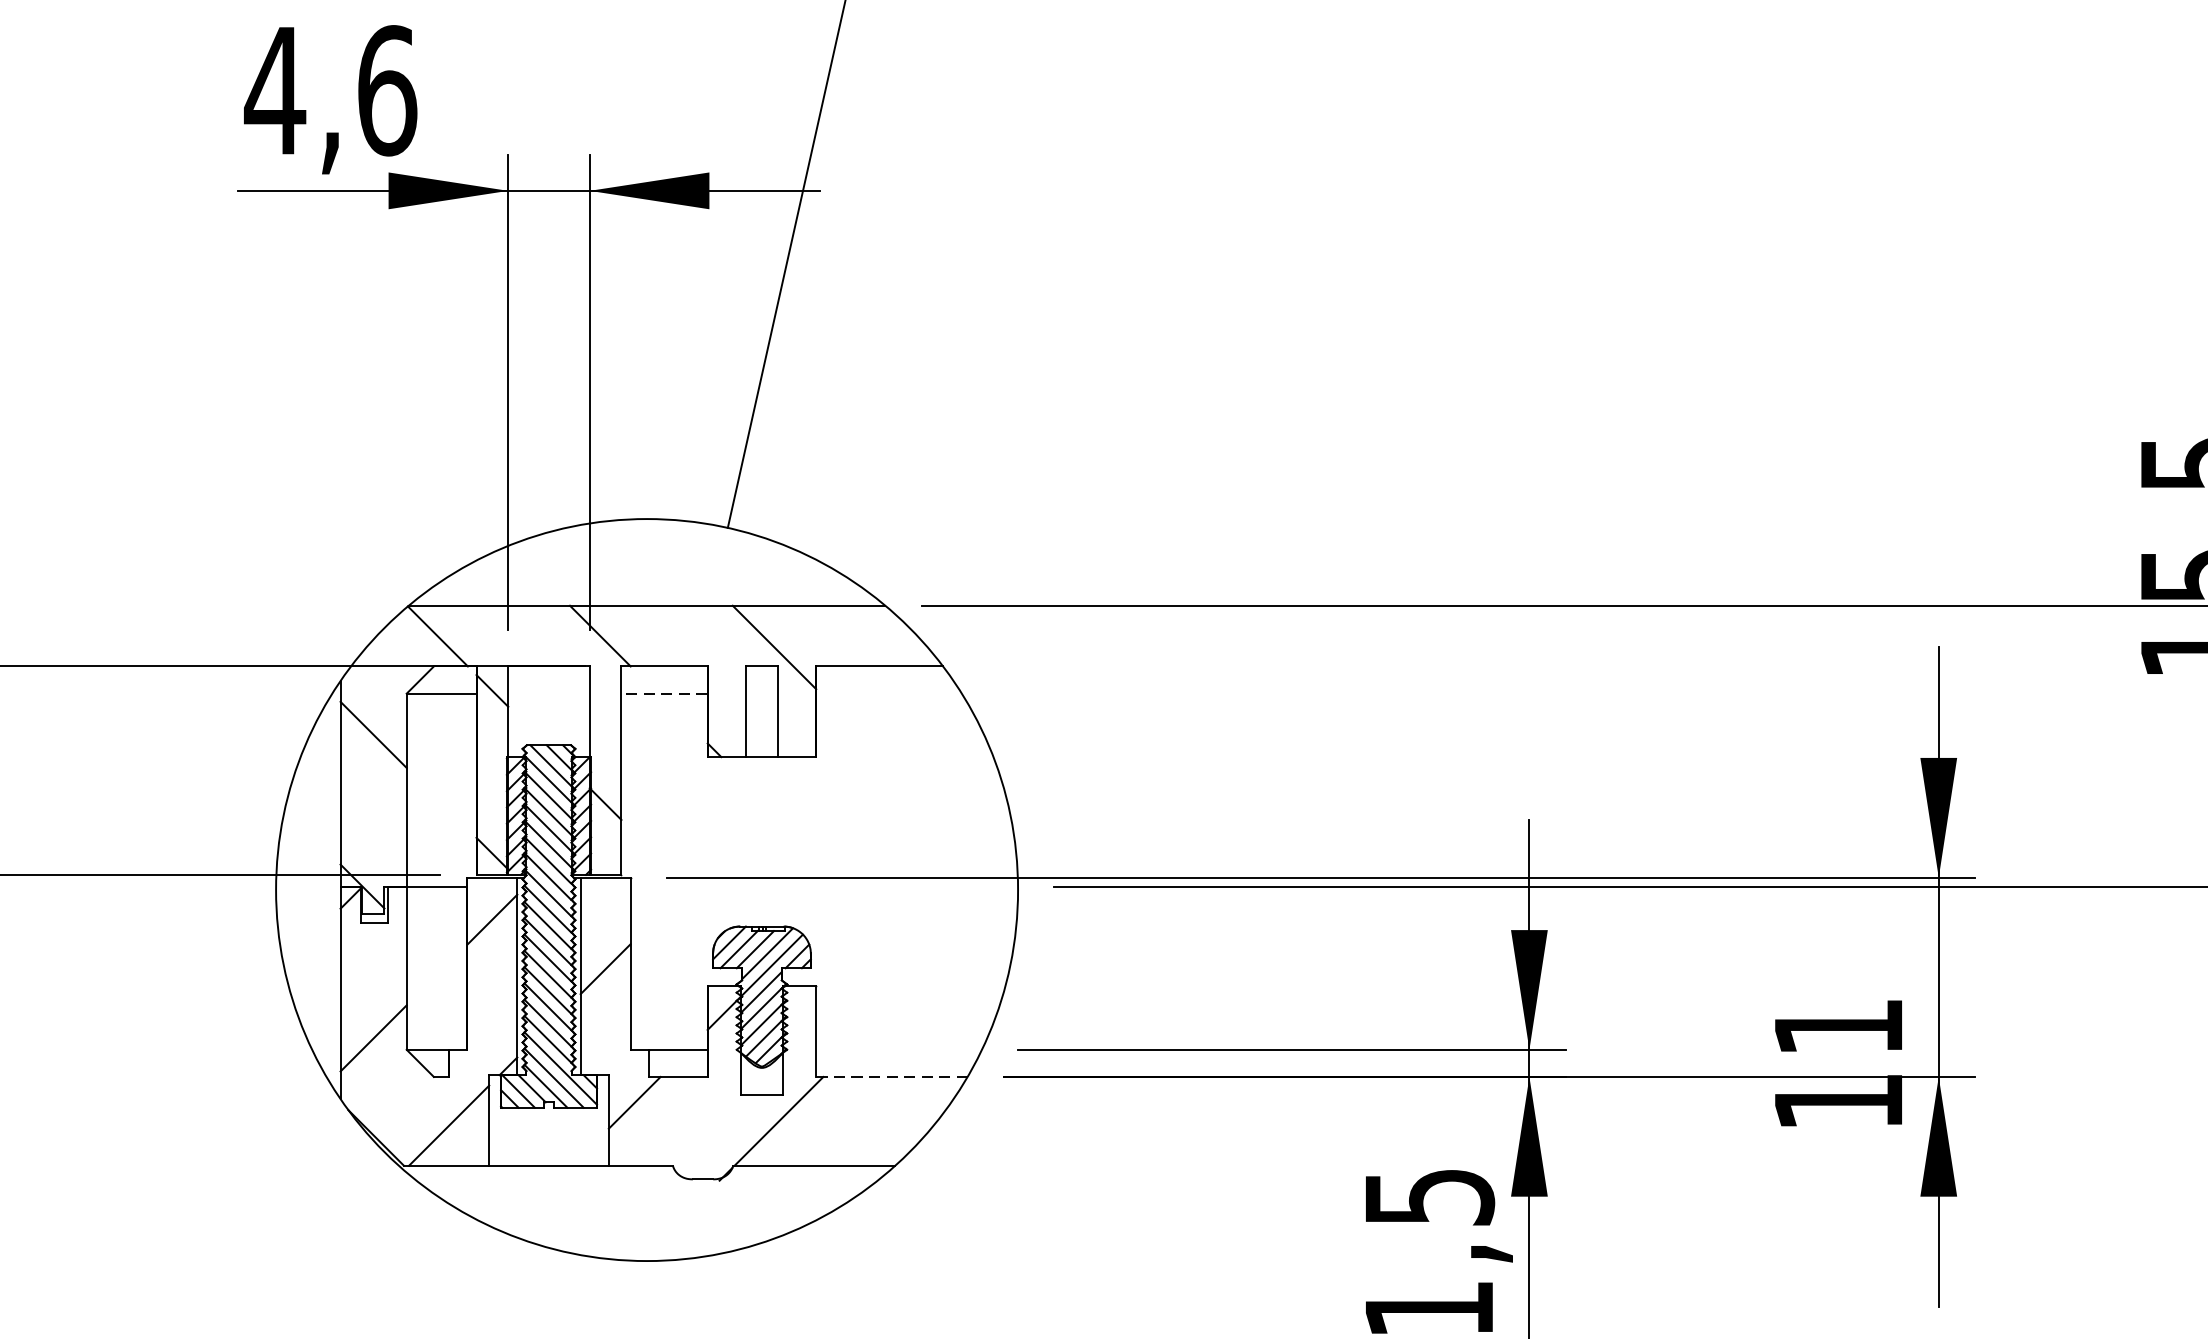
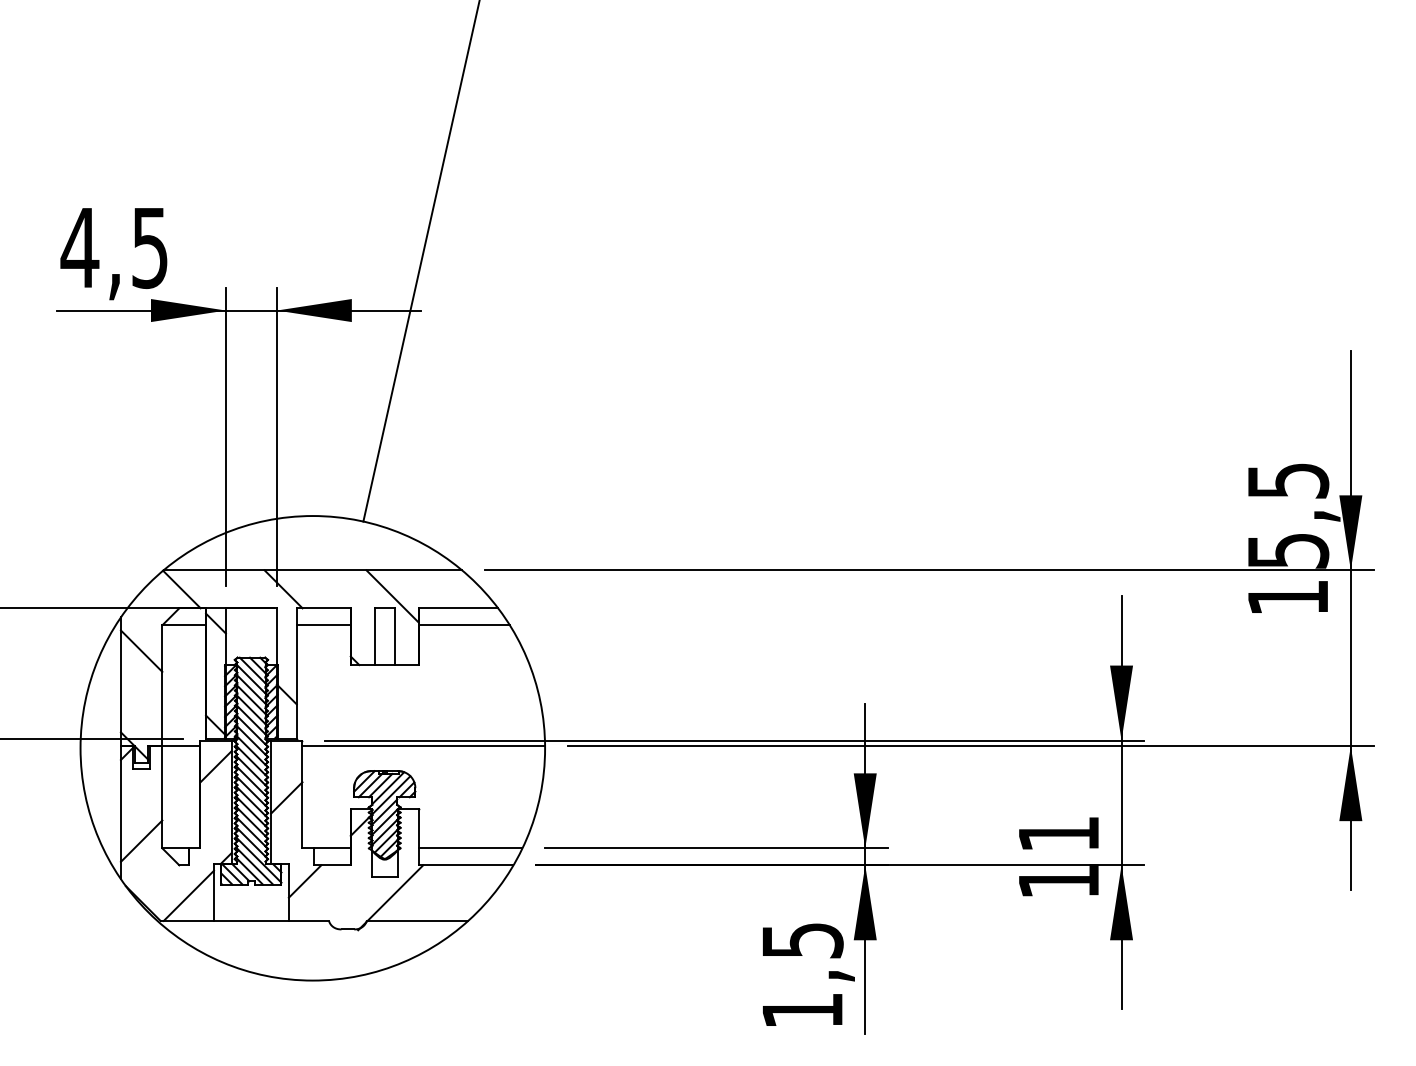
text: (387, 90) -> (150, 247), 4,6 -> 4,5
line: (664, 693) -> (323, 625), dashed -> solid
line: (887, 693) -> (463, 625), added
line: (823, 887) -> (423, 746), added
line: (898, 1050) -> (470, 848), added
line: (892, 1077) -> (466, 865), dashed -> solid

